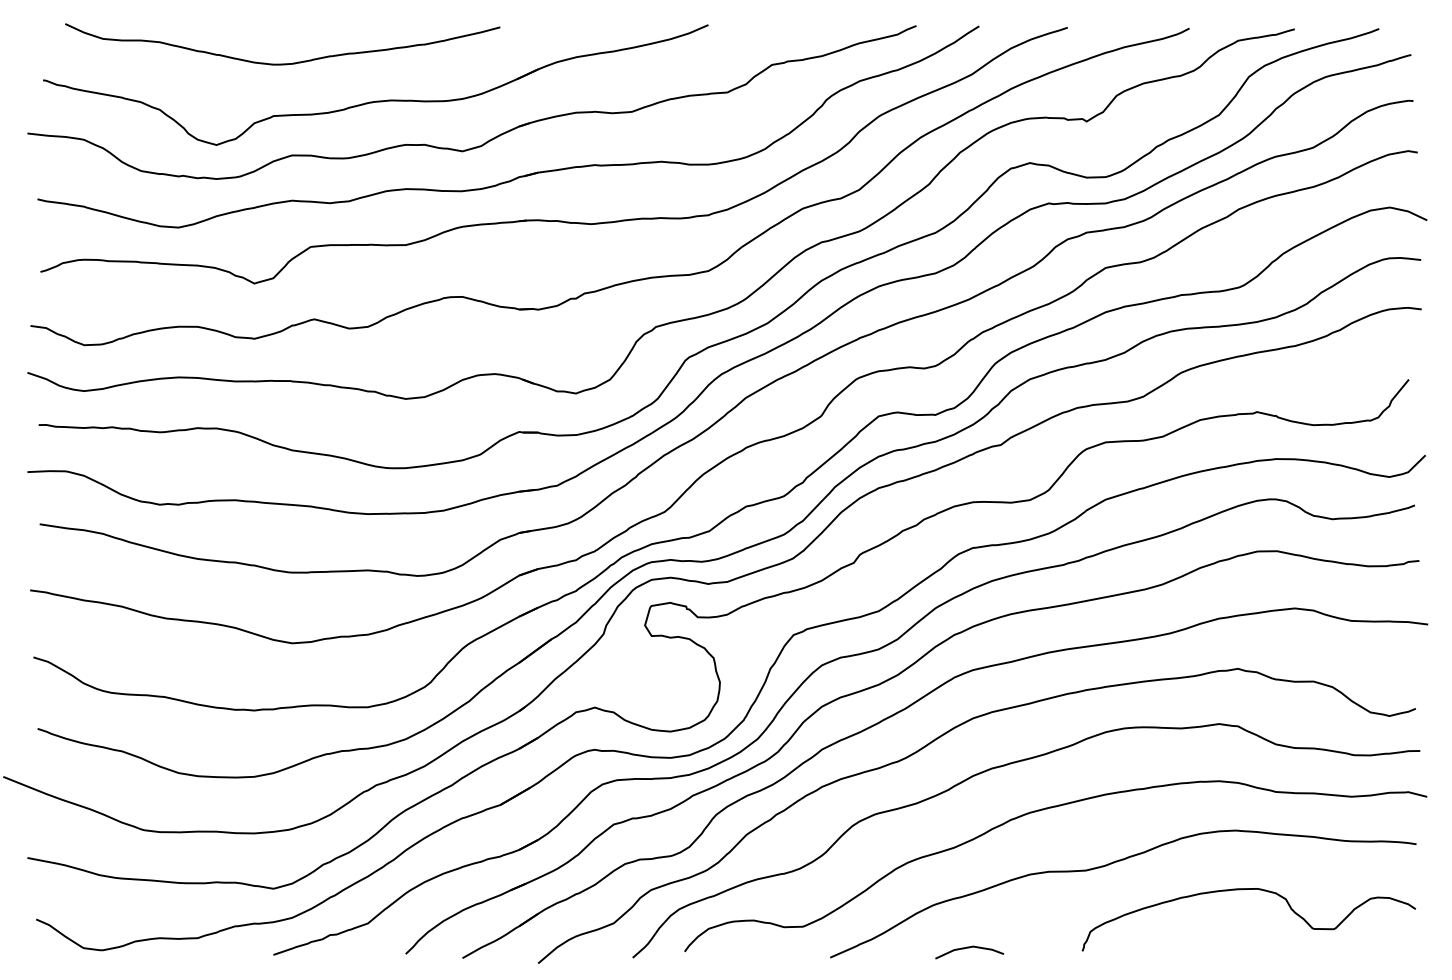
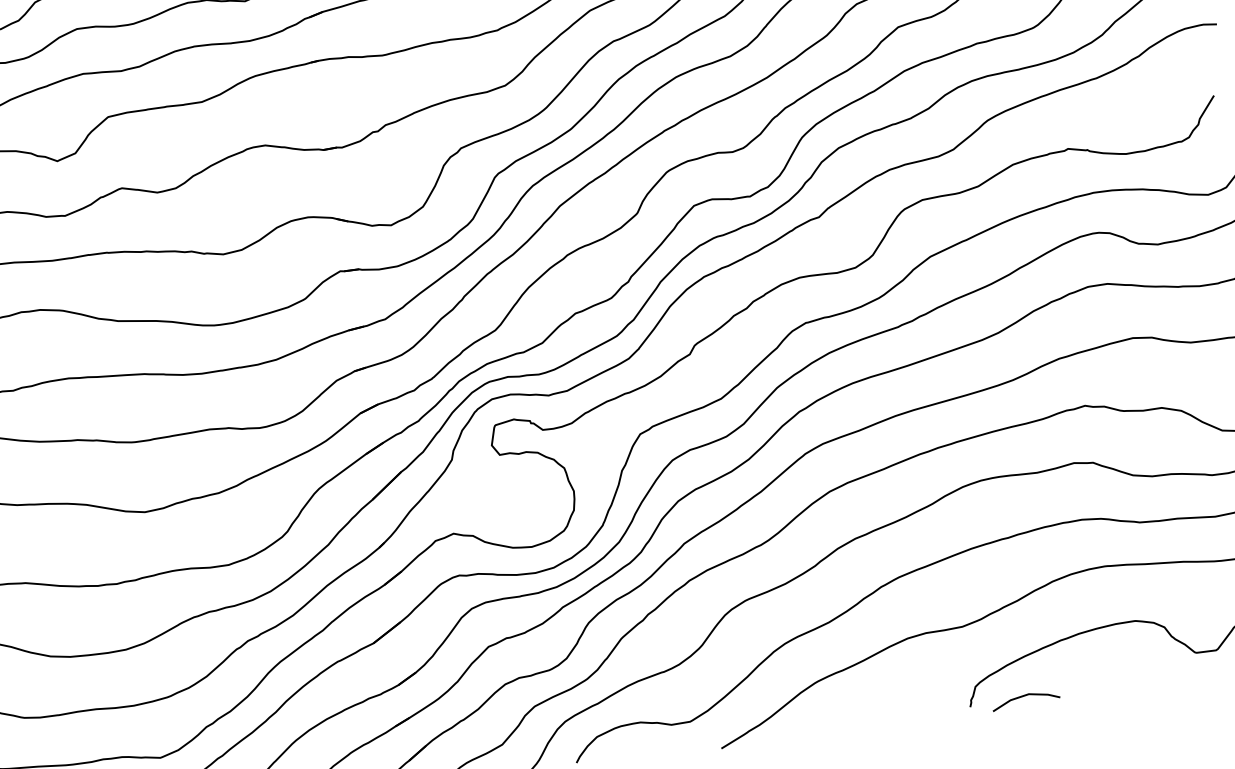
line: (969, 948) -> (1025, 696), moved

